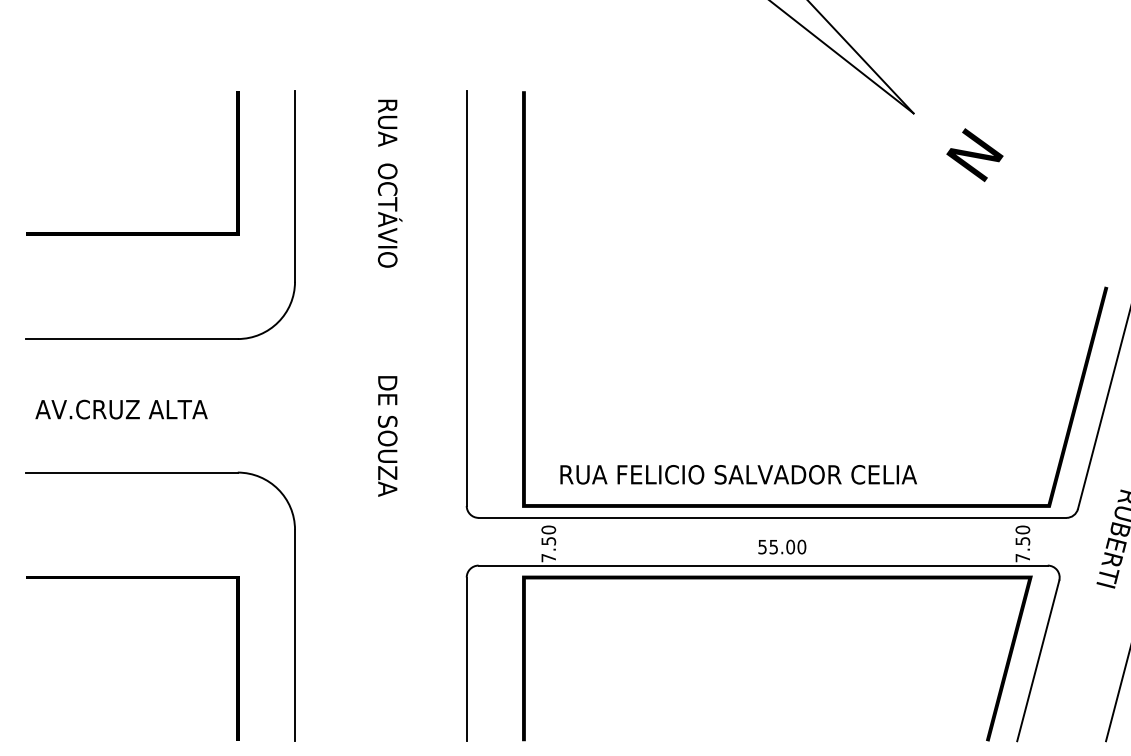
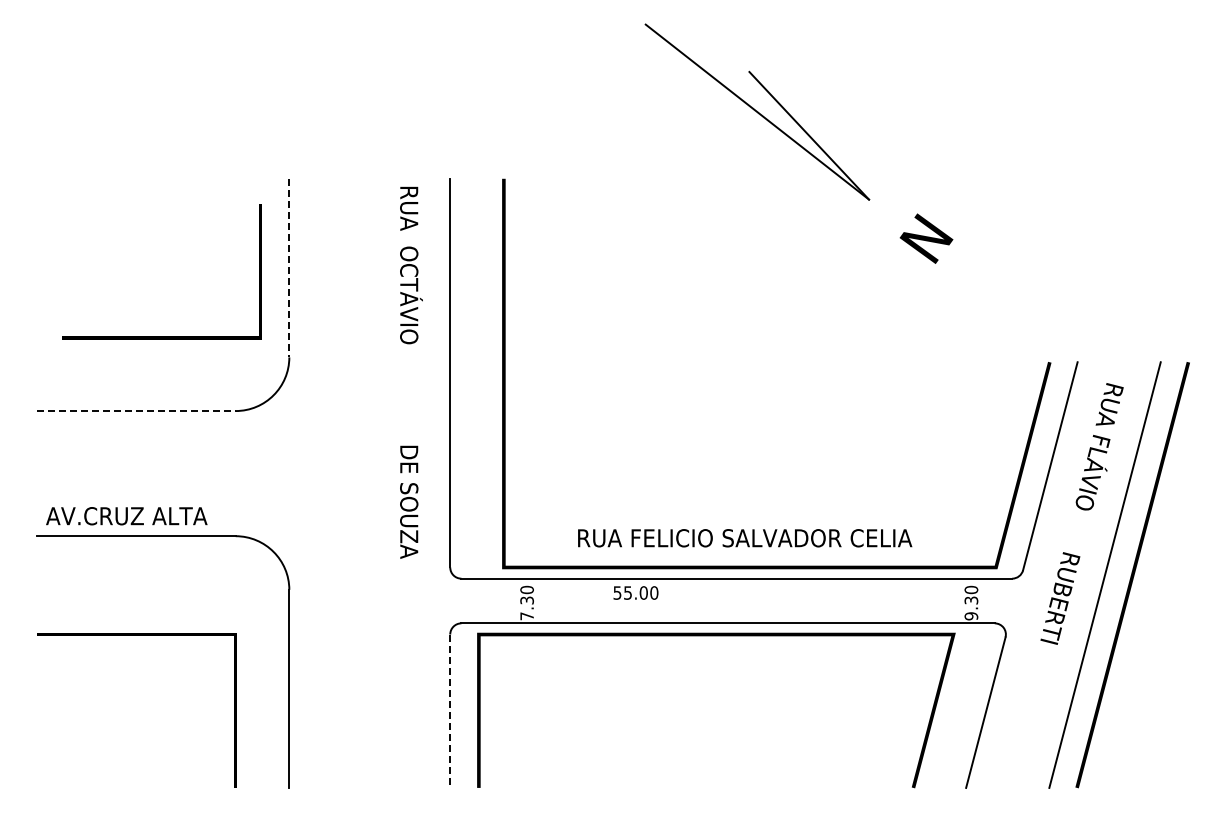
line: (295, 186) -> (289, 268), solid -> dashed
line: (131, 232) -> (161, 336), moved
text: (390, 297) -> (411, 372), moved
line: (131, 339) -> (136, 411), solid -> dashed
text: (121, 409) -> (126, 516), moved
text: (739, 475) -> (745, 538), moved
text: (548, 541) -> (526, 600), 7.50 -> 7.30
text: (781, 546) -> (635, 592), moved
text: (1022, 549) -> (971, 608), 7.50 -> 9.30
line: (777, 579) -> (716, 636), moved
line: (466, 659) -> (450, 711), solid -> dashed

